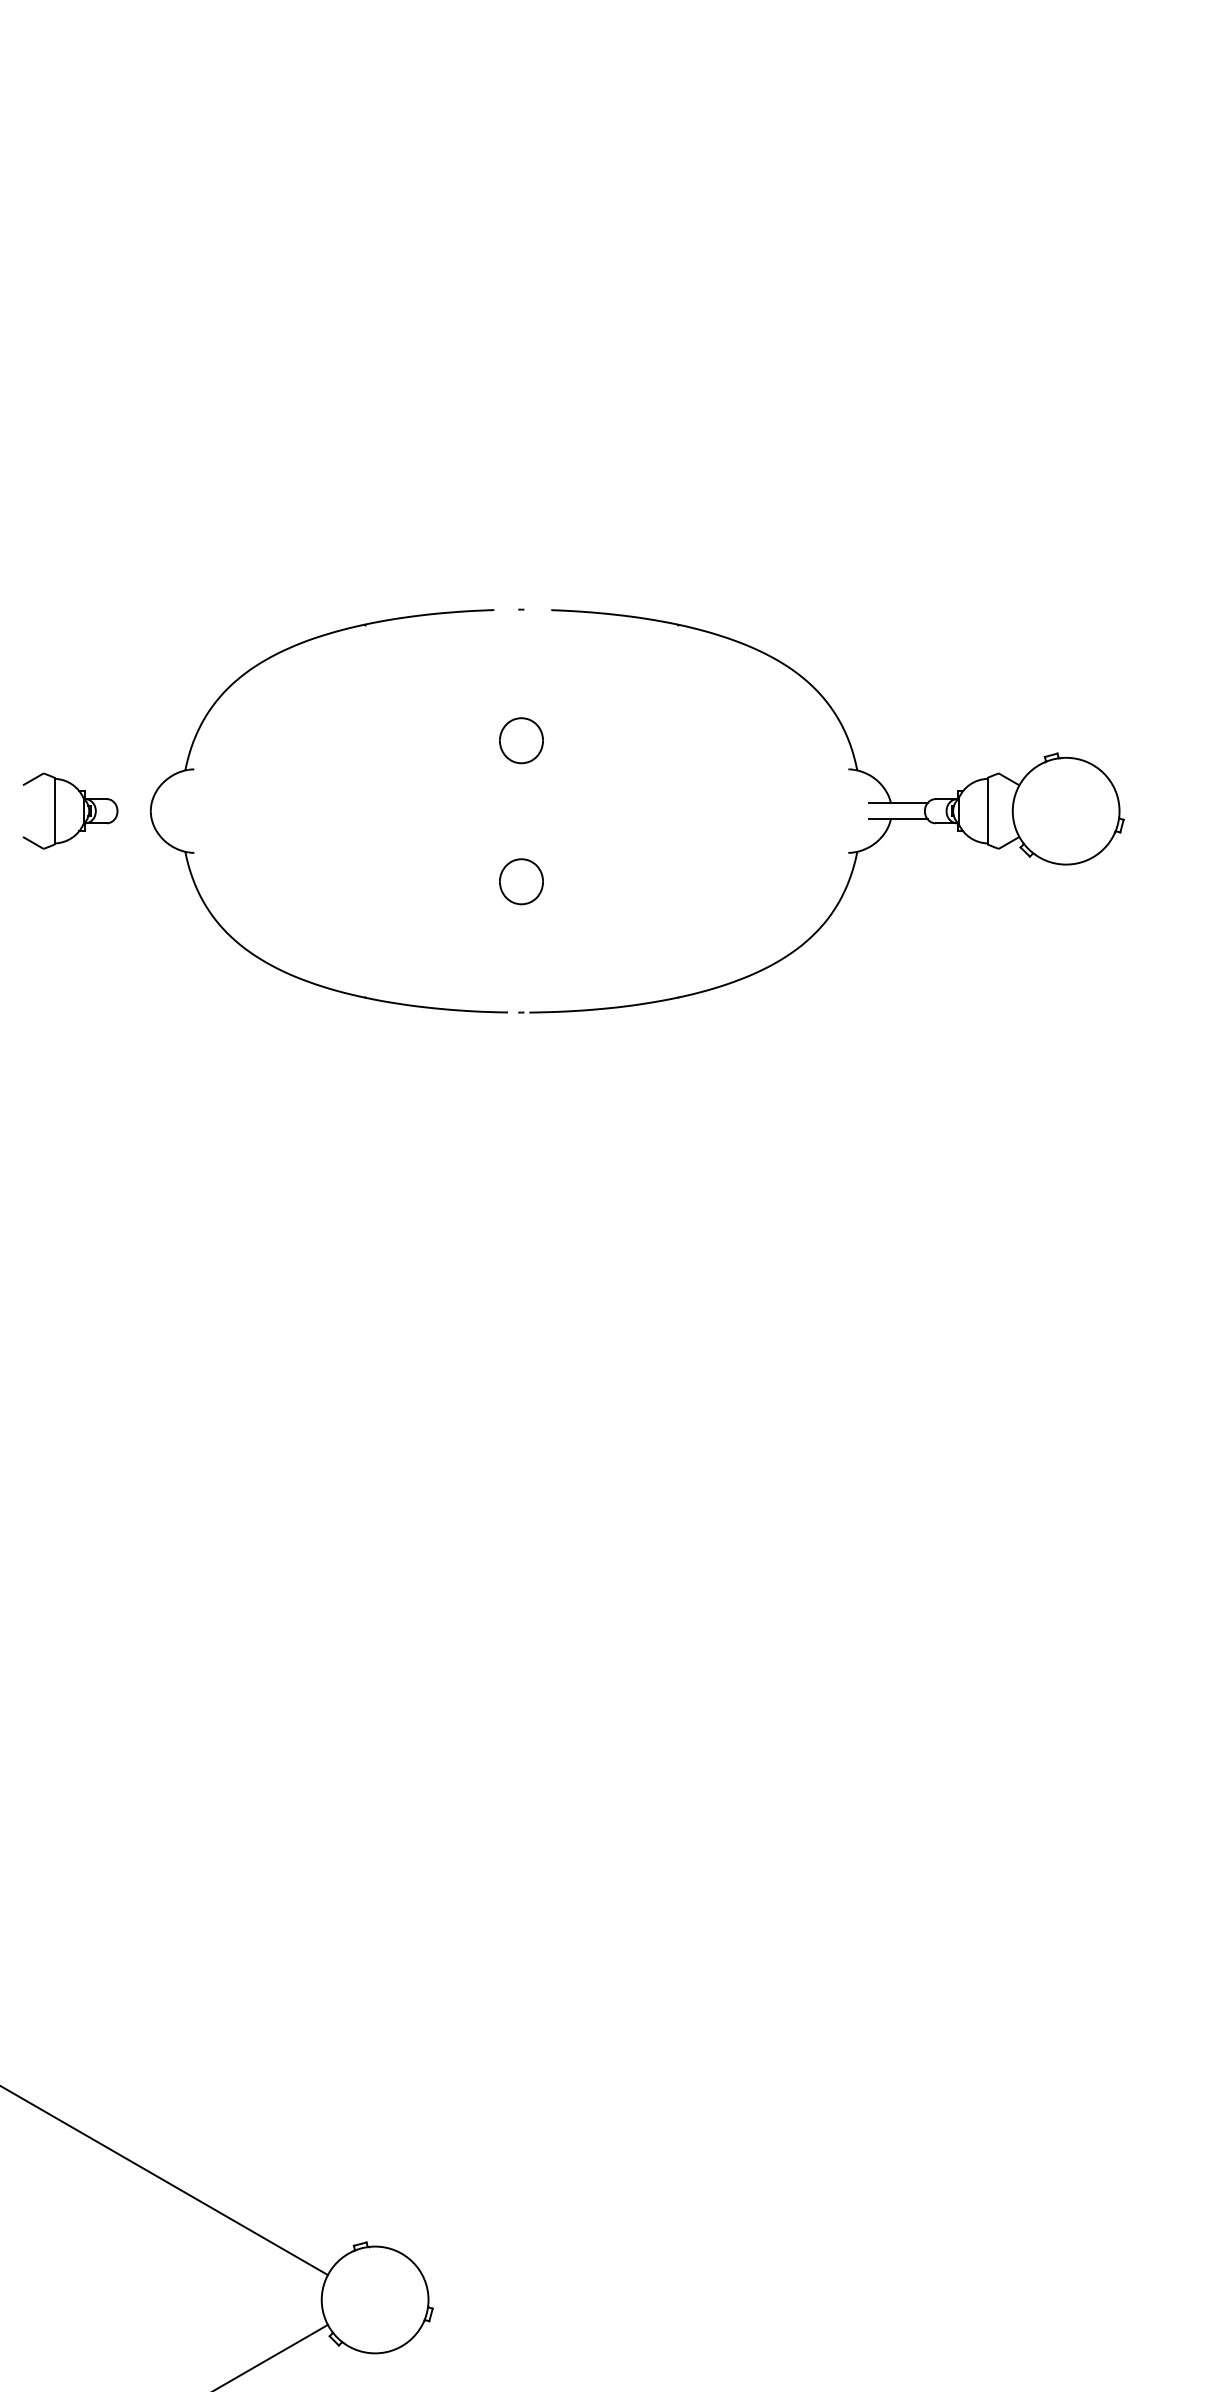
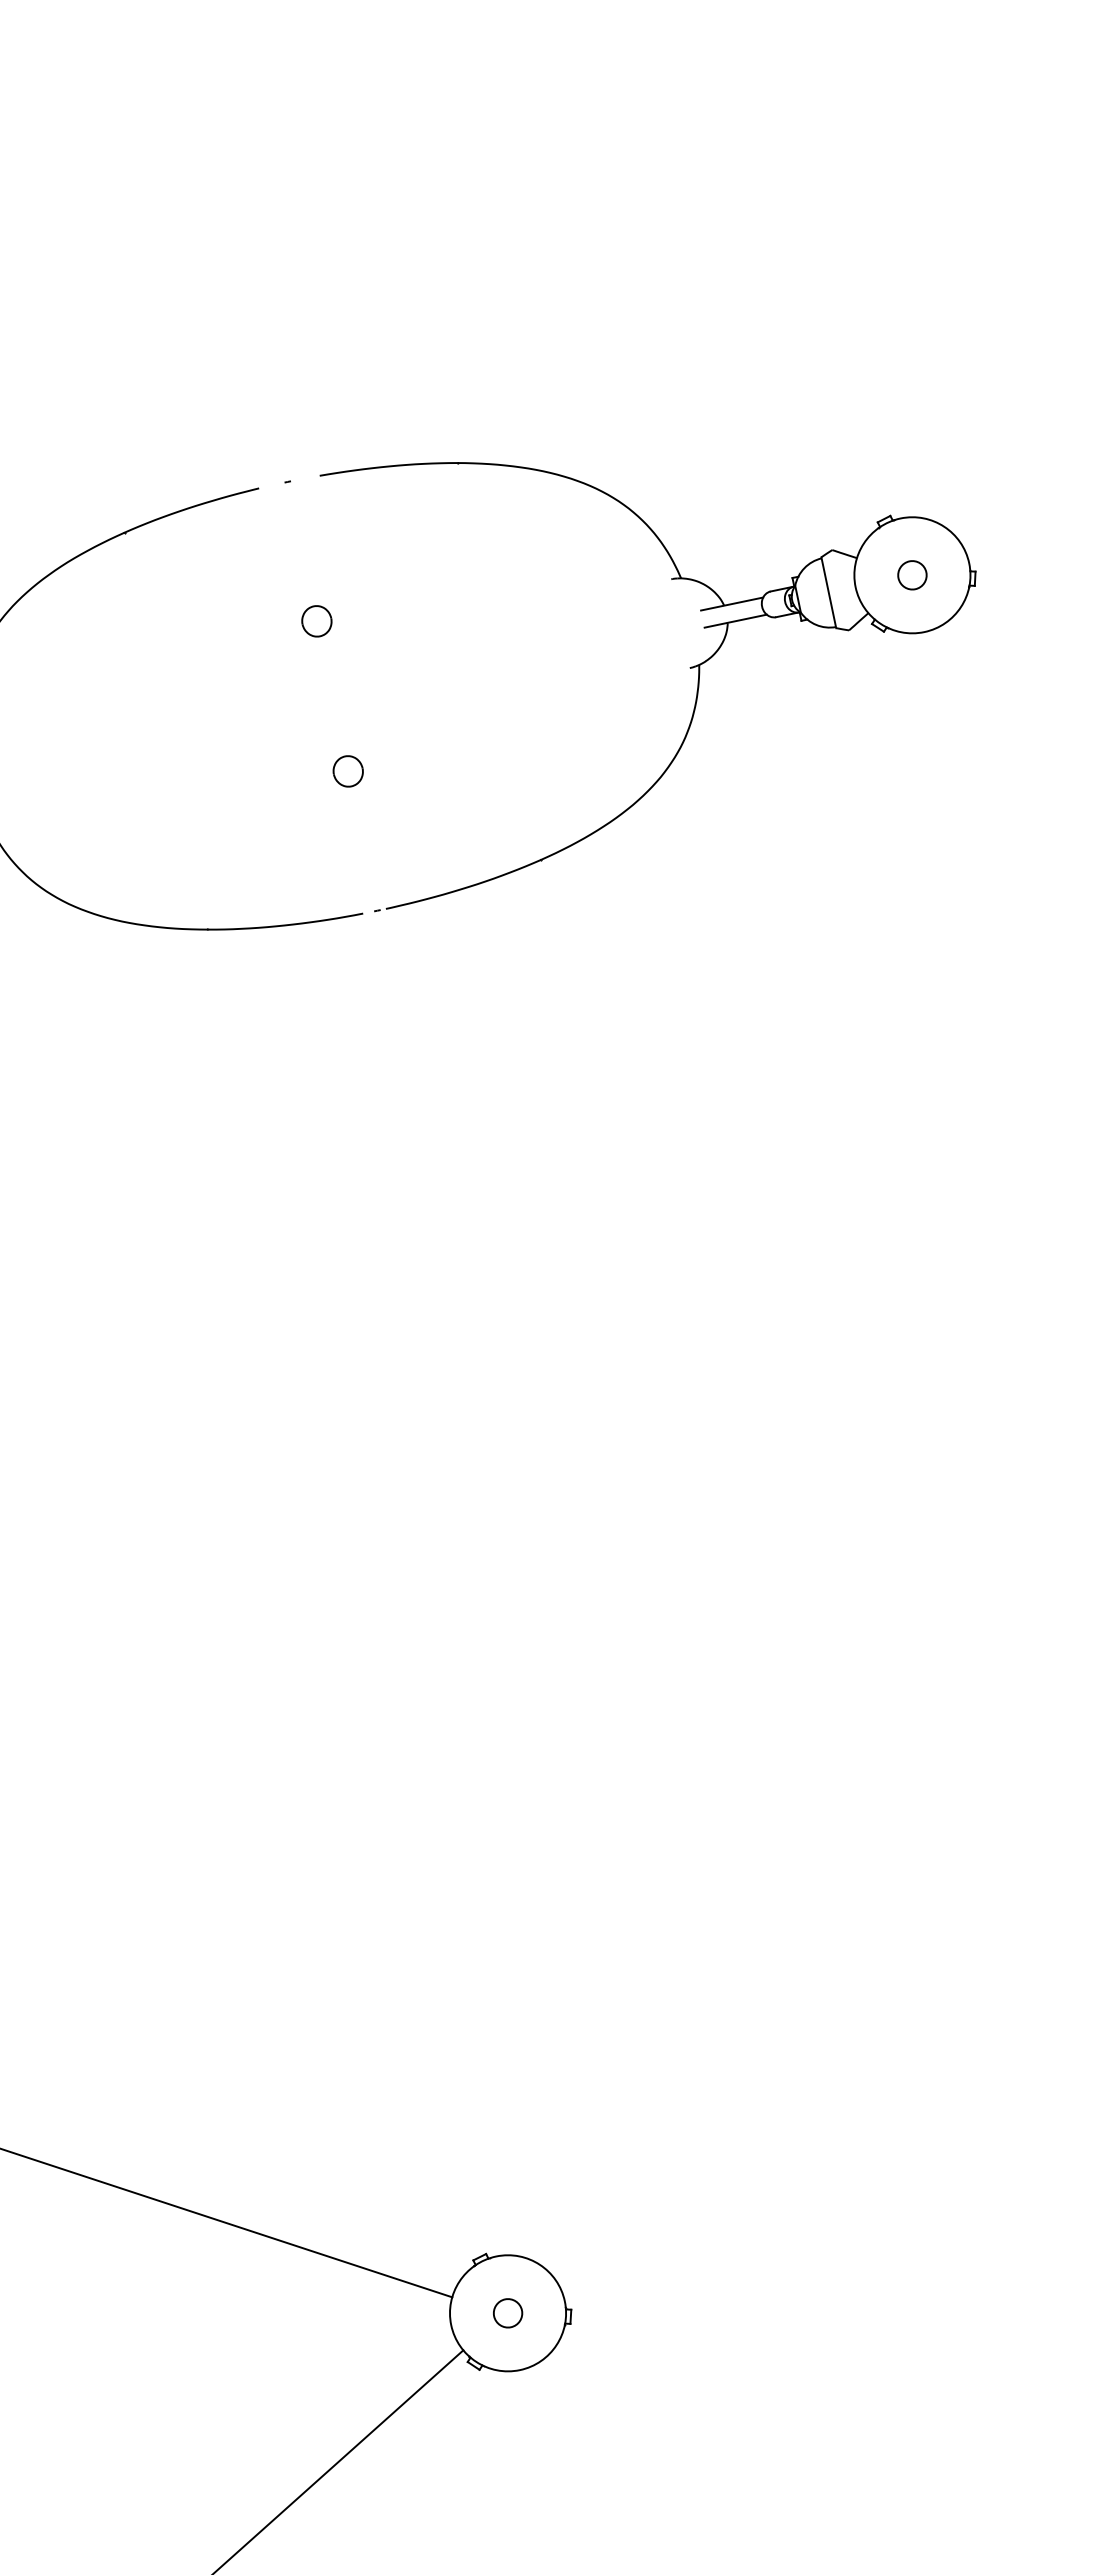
part: (520, 740) -> (316, 621), size x0.62
circle: (1066, 811) -> (912, 575), added
part: (520, 881) -> (347, 771), size x0.62
circle: (375, 2299) -> (508, 2312), added

